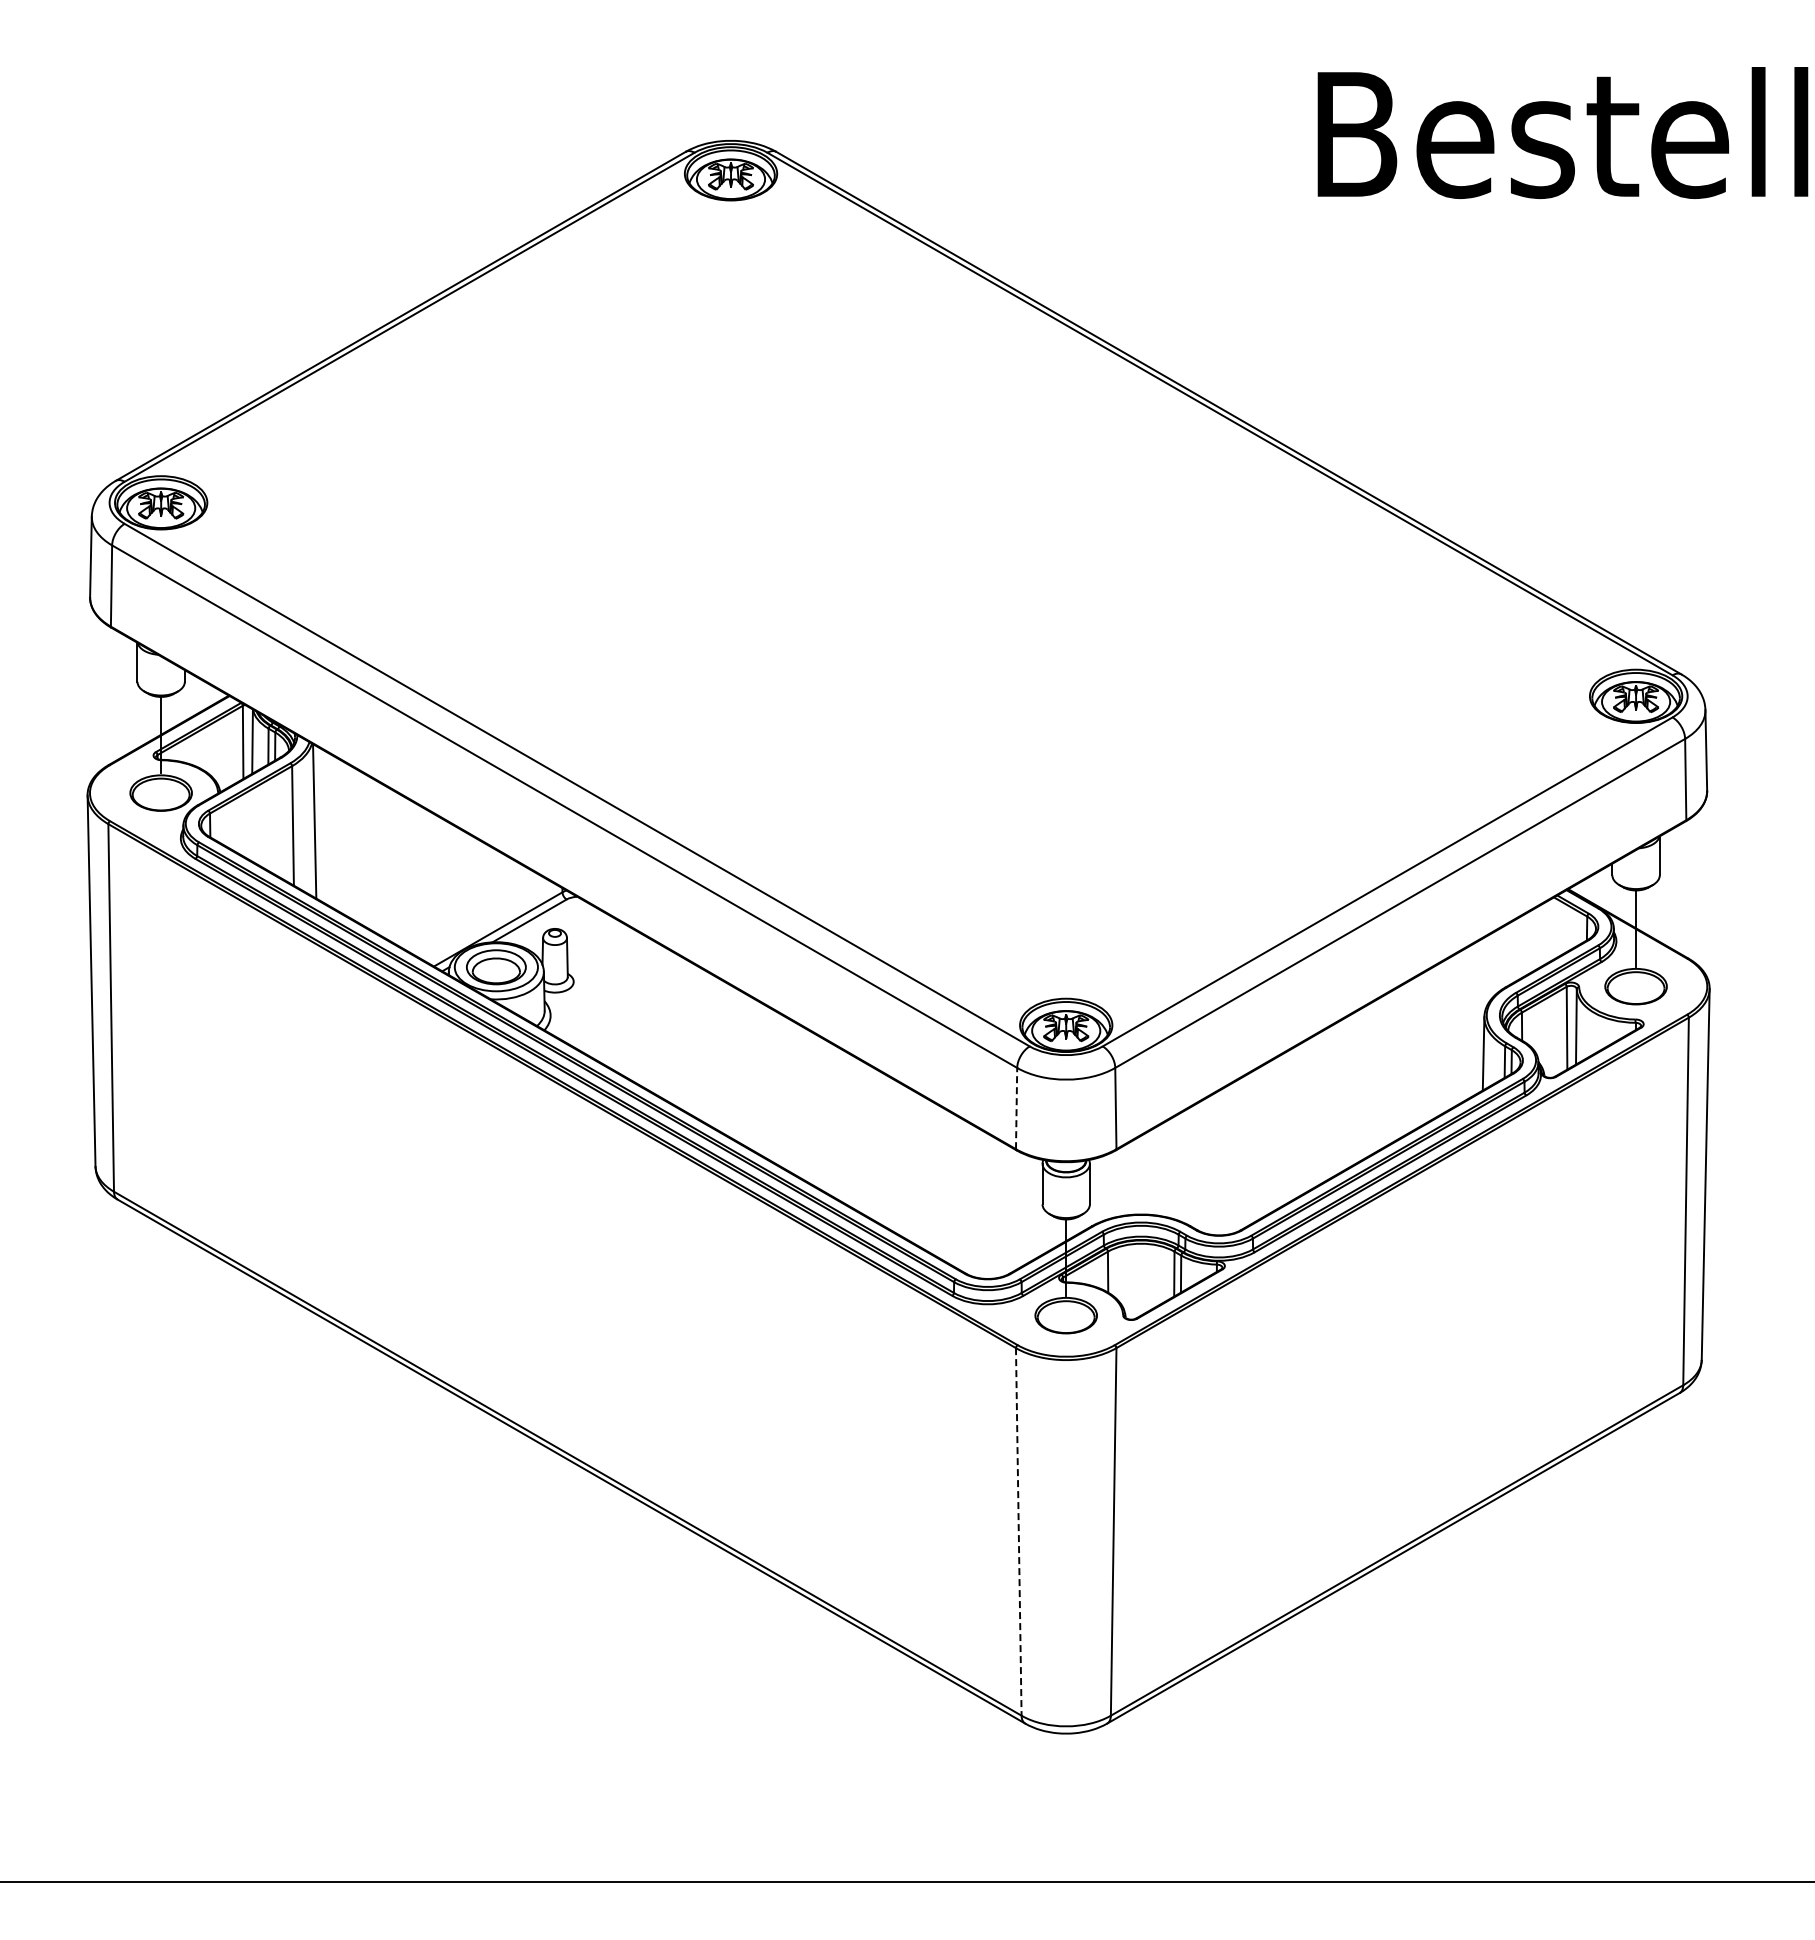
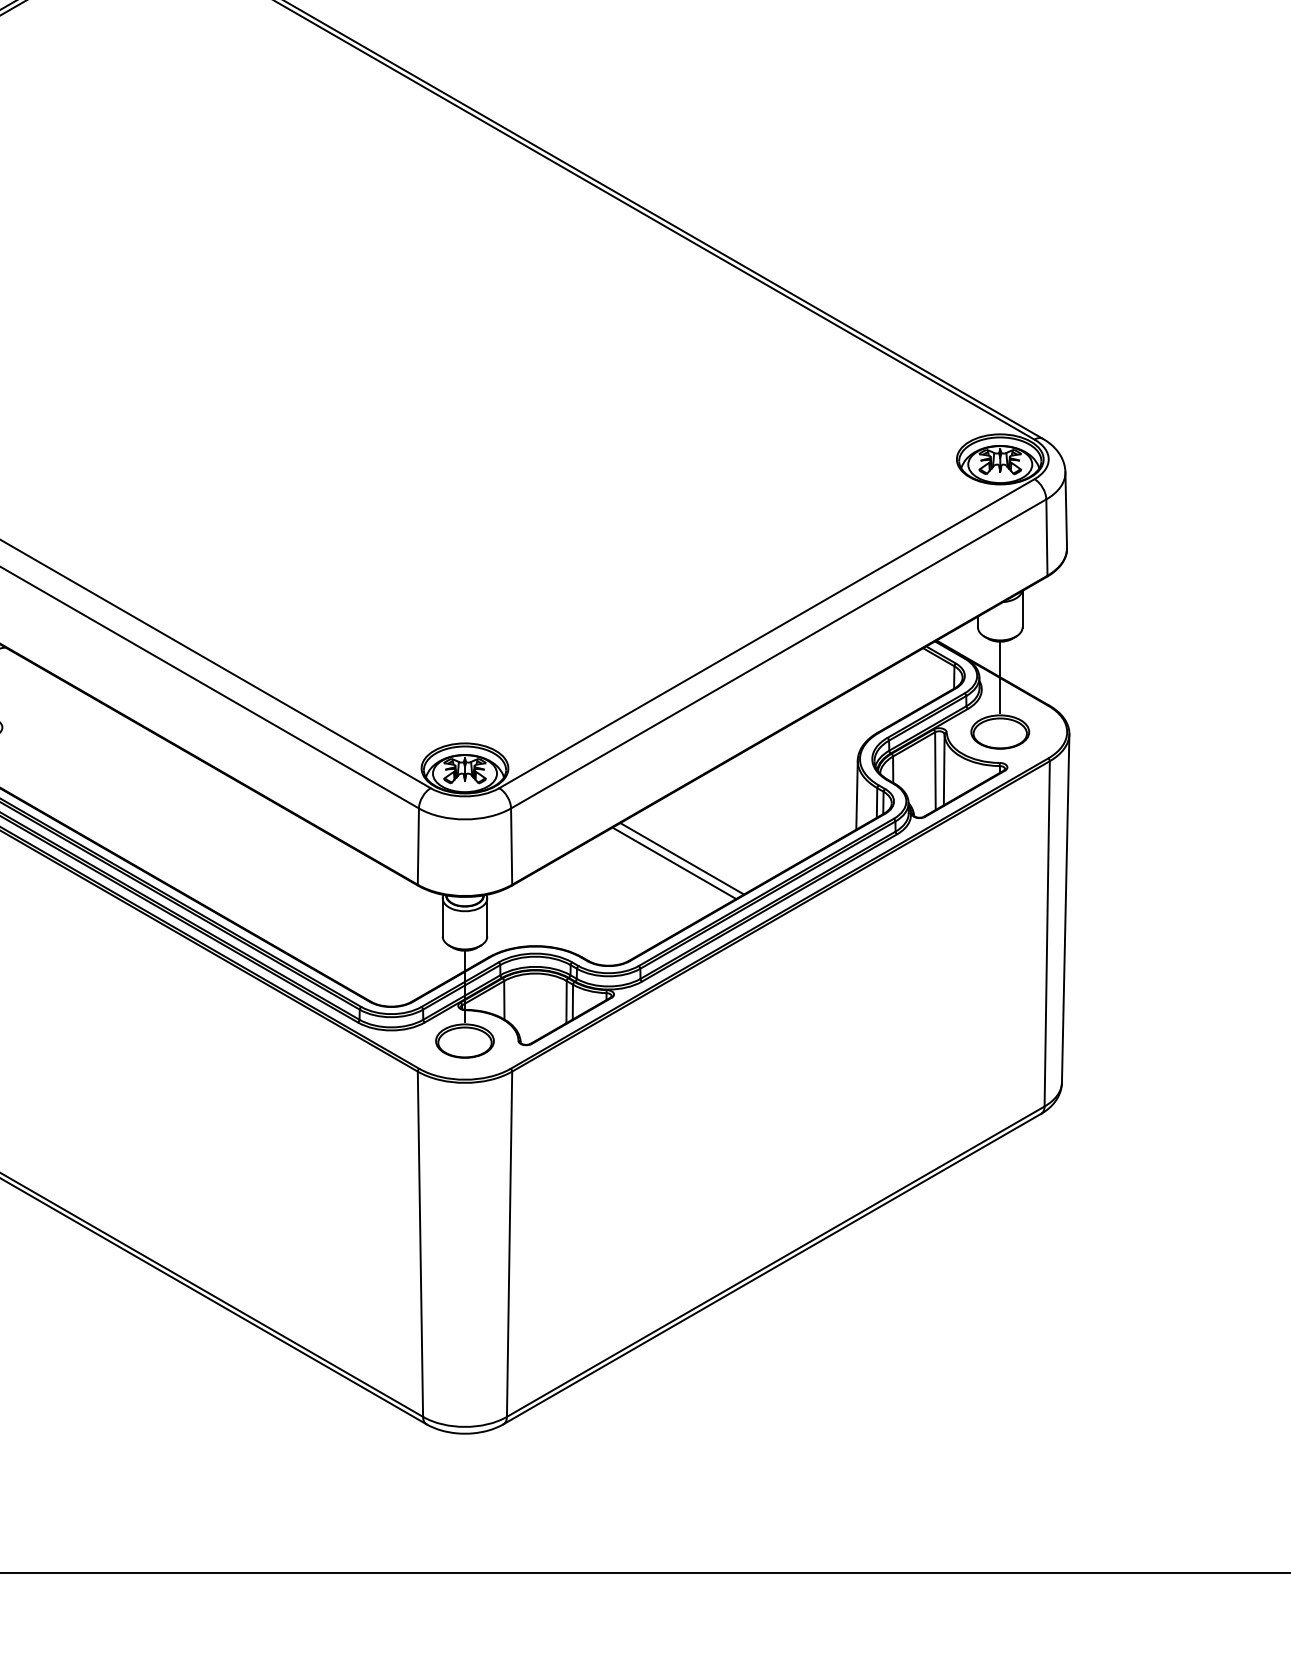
line: (1016, 1108) -> (418, 846), dashed -> solid
line: (1297, 1121) -> (682, 858), added
line: (1288, 1126) -> (673, 863), added
line: (1018, 1531) -> (420, 1243), dashed -> solid

